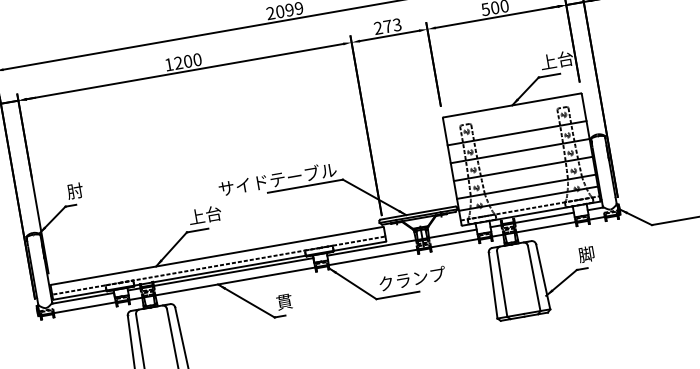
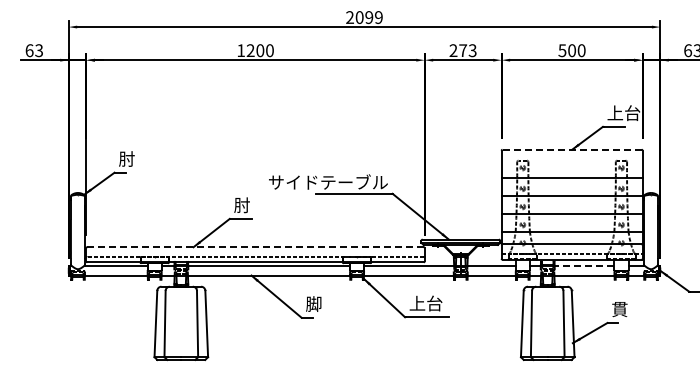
line: (512, 105) -> (572, 149), solid -> dashed
text: (204, 215) -> (250, 205), 上台 -> 肘
line: (544, 217) -> (584, 265), solid -> dashed
text: (586, 254) -> (619, 309), 脚 -> 貫
line: (218, 255) -> (256, 247), solid -> dashed
text: (411, 279) -> (443, 303), クランプ -> 上台
text: (283, 301) -> (313, 303), 貫 -> 脚

